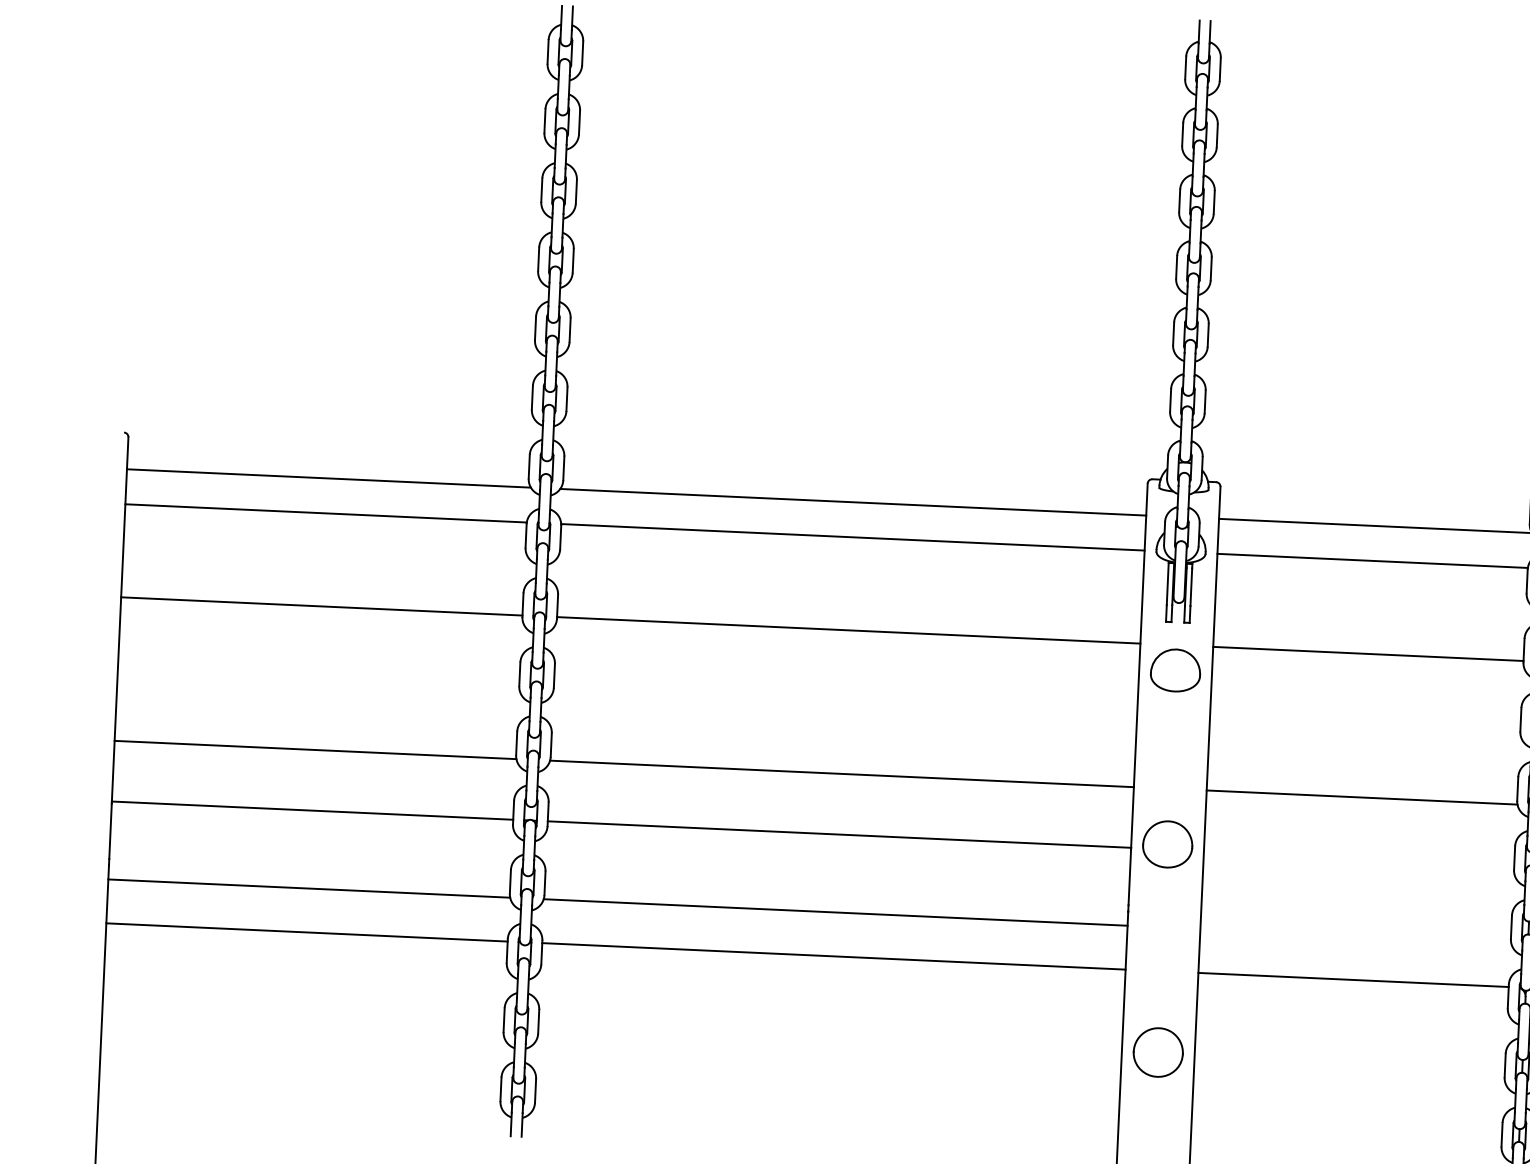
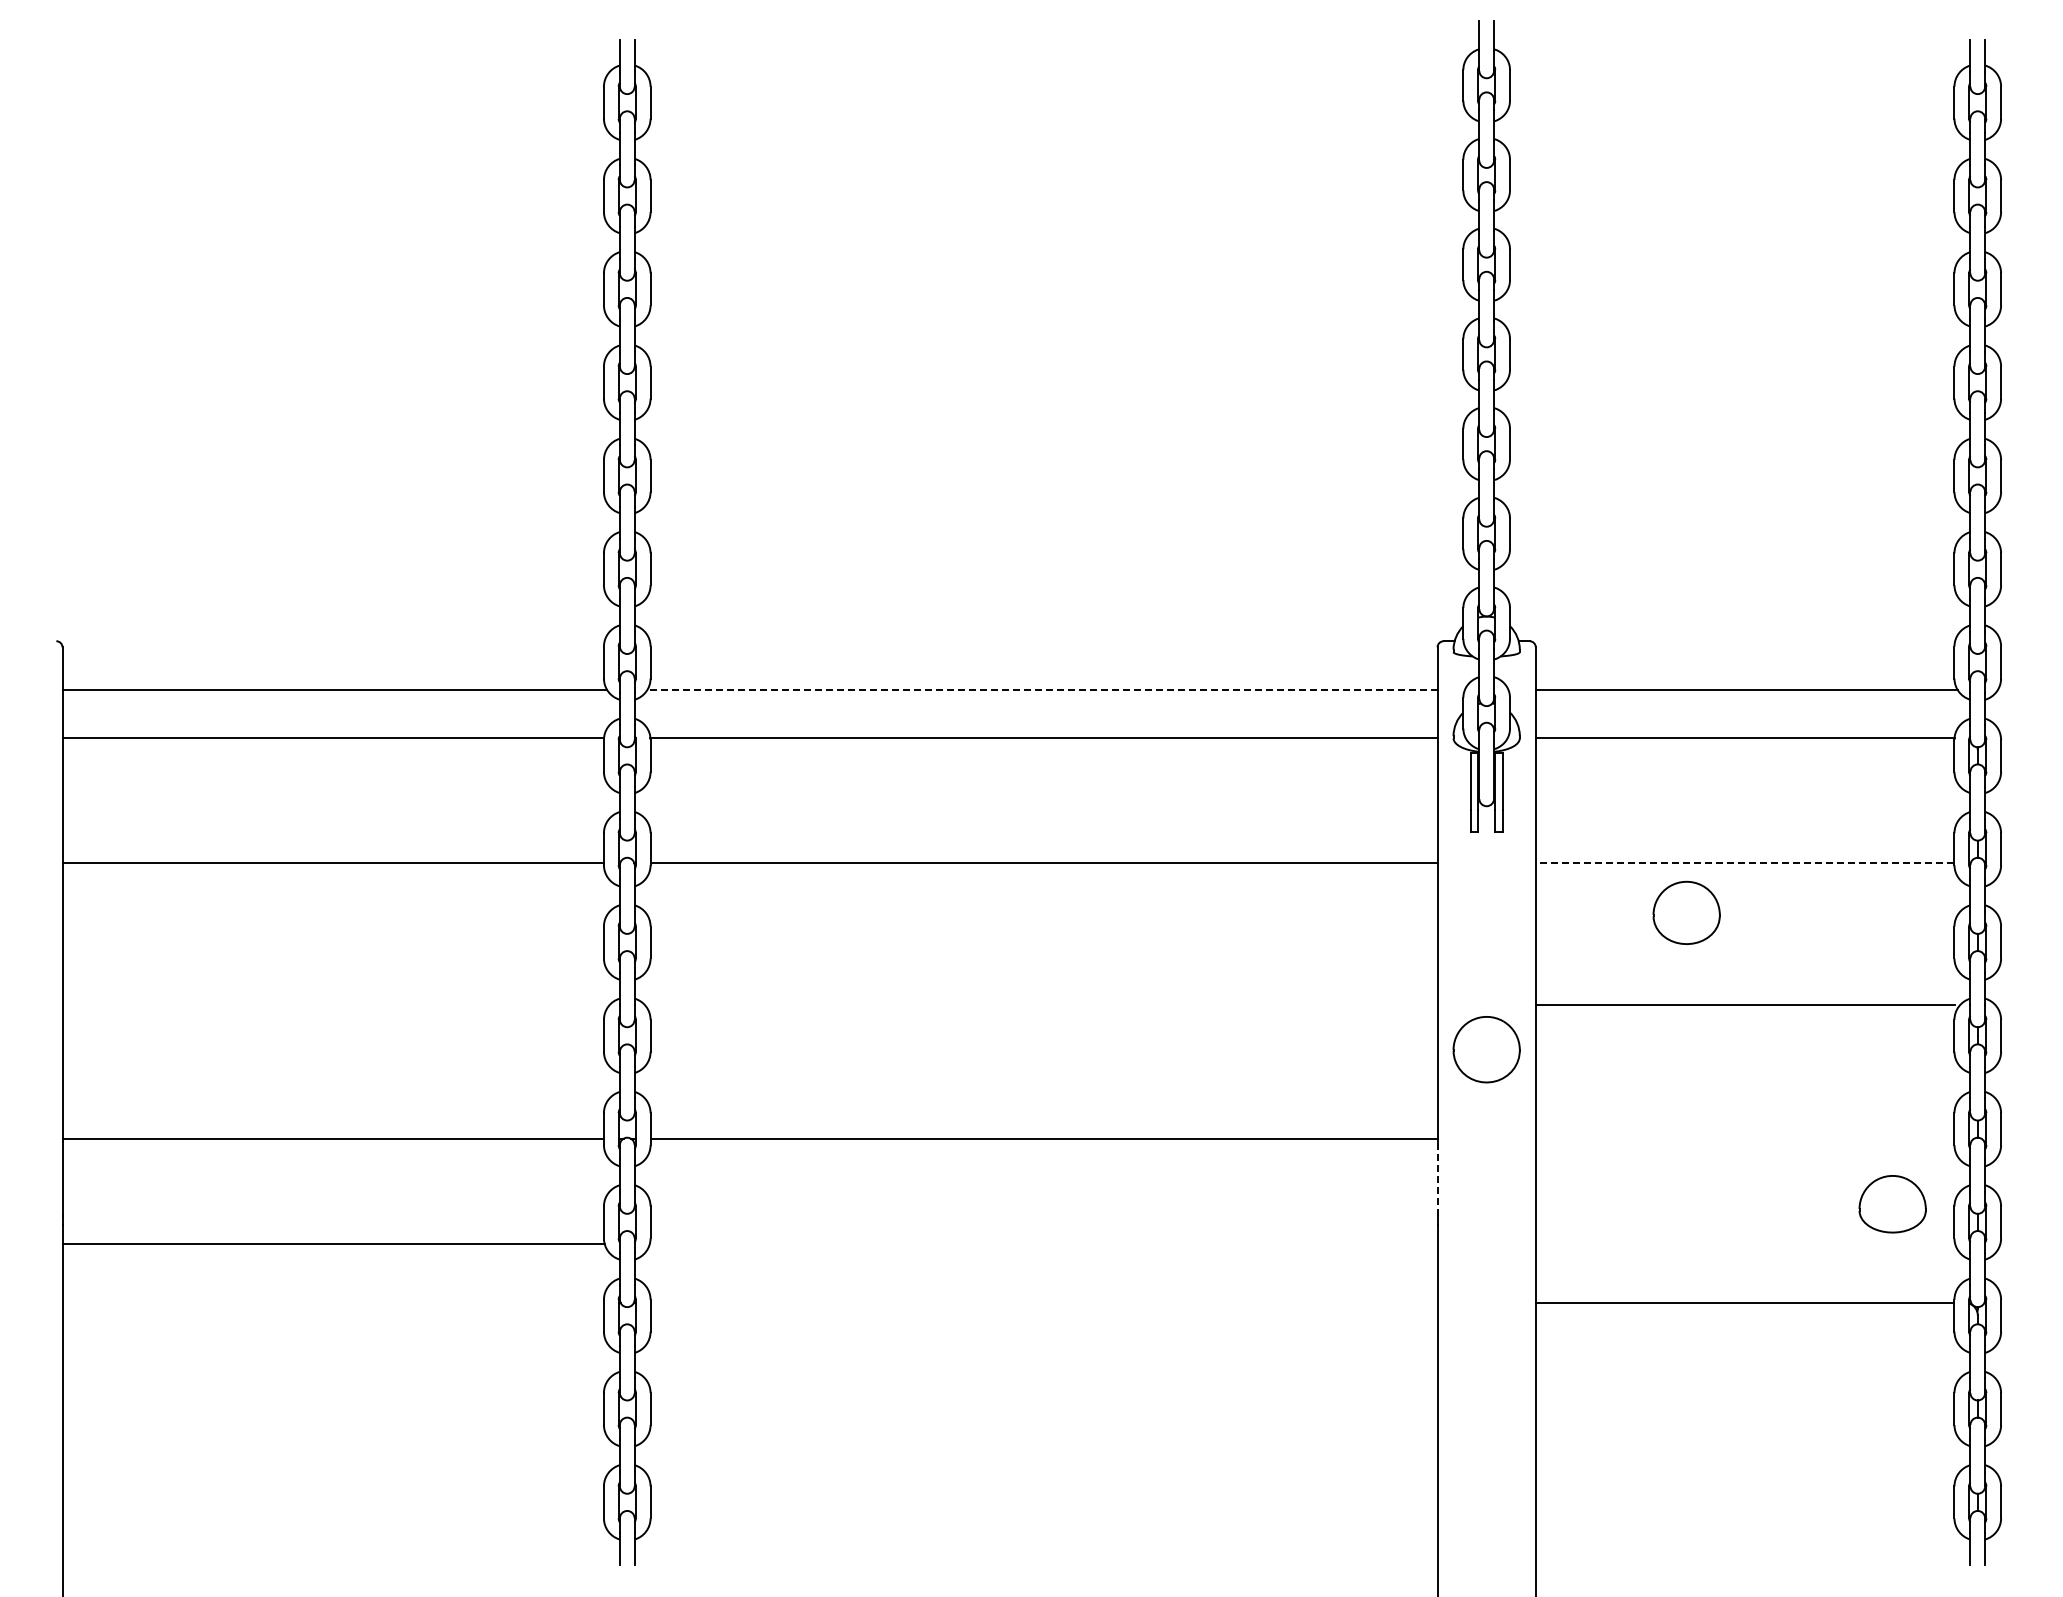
line: (852, 502) -> (1041, 690), solid -> dashed
line: (1367, 654) -> (1744, 863), solid -> dashed
part: (1175, 670) -> (1892, 1204), moved
line: (315, 749) -> (333, 1056), removed
line: (841, 773) -> (1043, 1056), removed
line: (1362, 797) -> (1745, 1004), moved
part: (1167, 844) -> (1686, 912), moved
line: (1129, 877) -> (1437, 1178), solid -> dashed
line: (835, 912) -> (1043, 1243), removed
line: (306, 932) -> (332, 1303), removed
line: (833, 956) -> (1043, 1303), removed
part: (1158, 1052) -> (1486, 1049), moved

